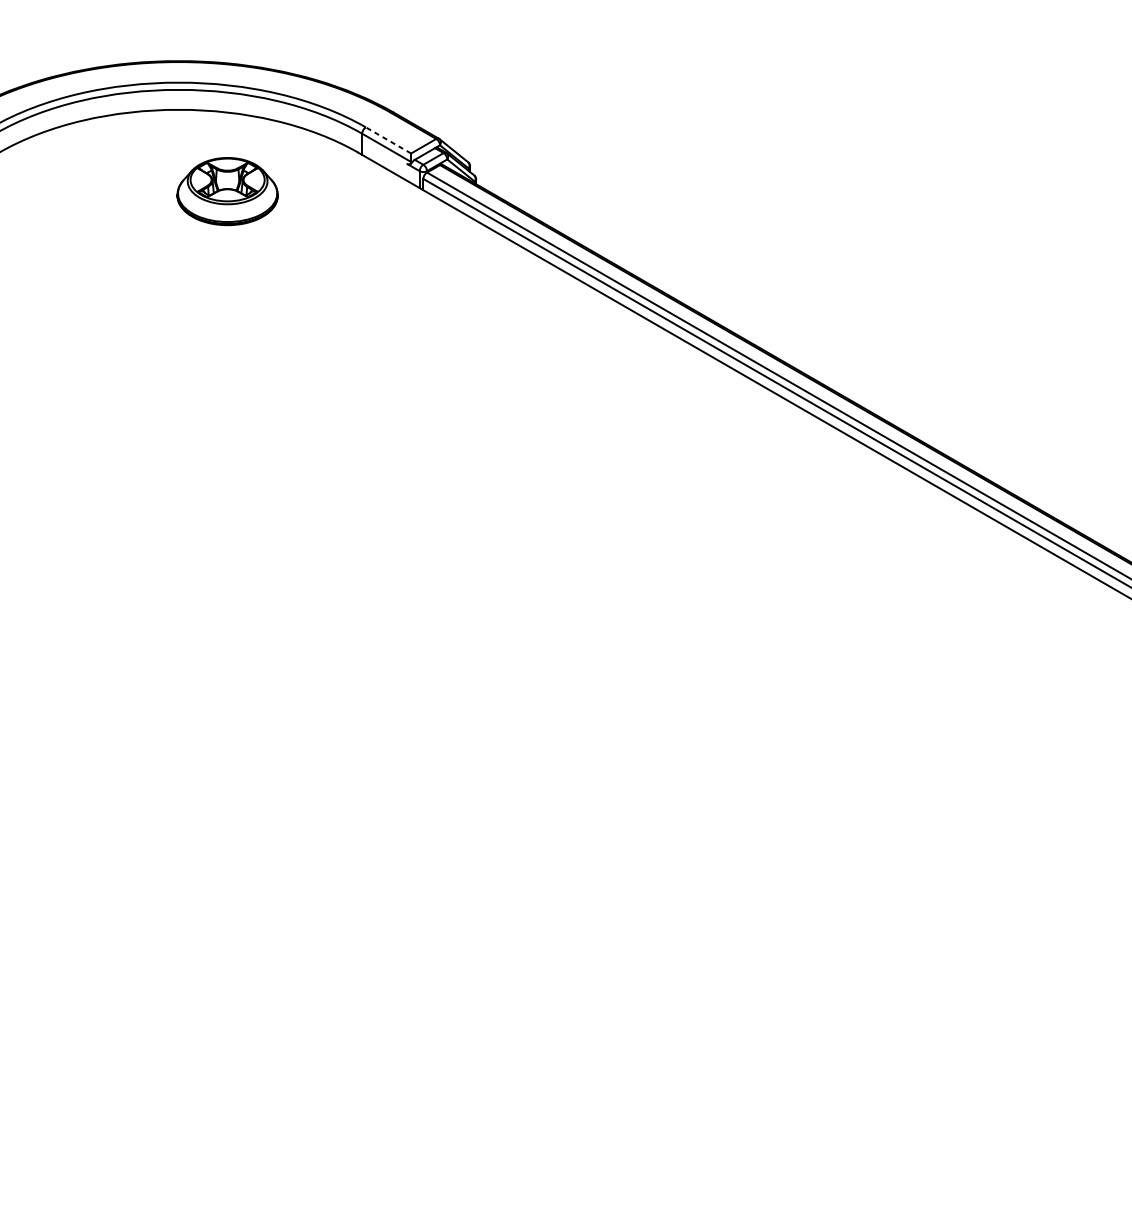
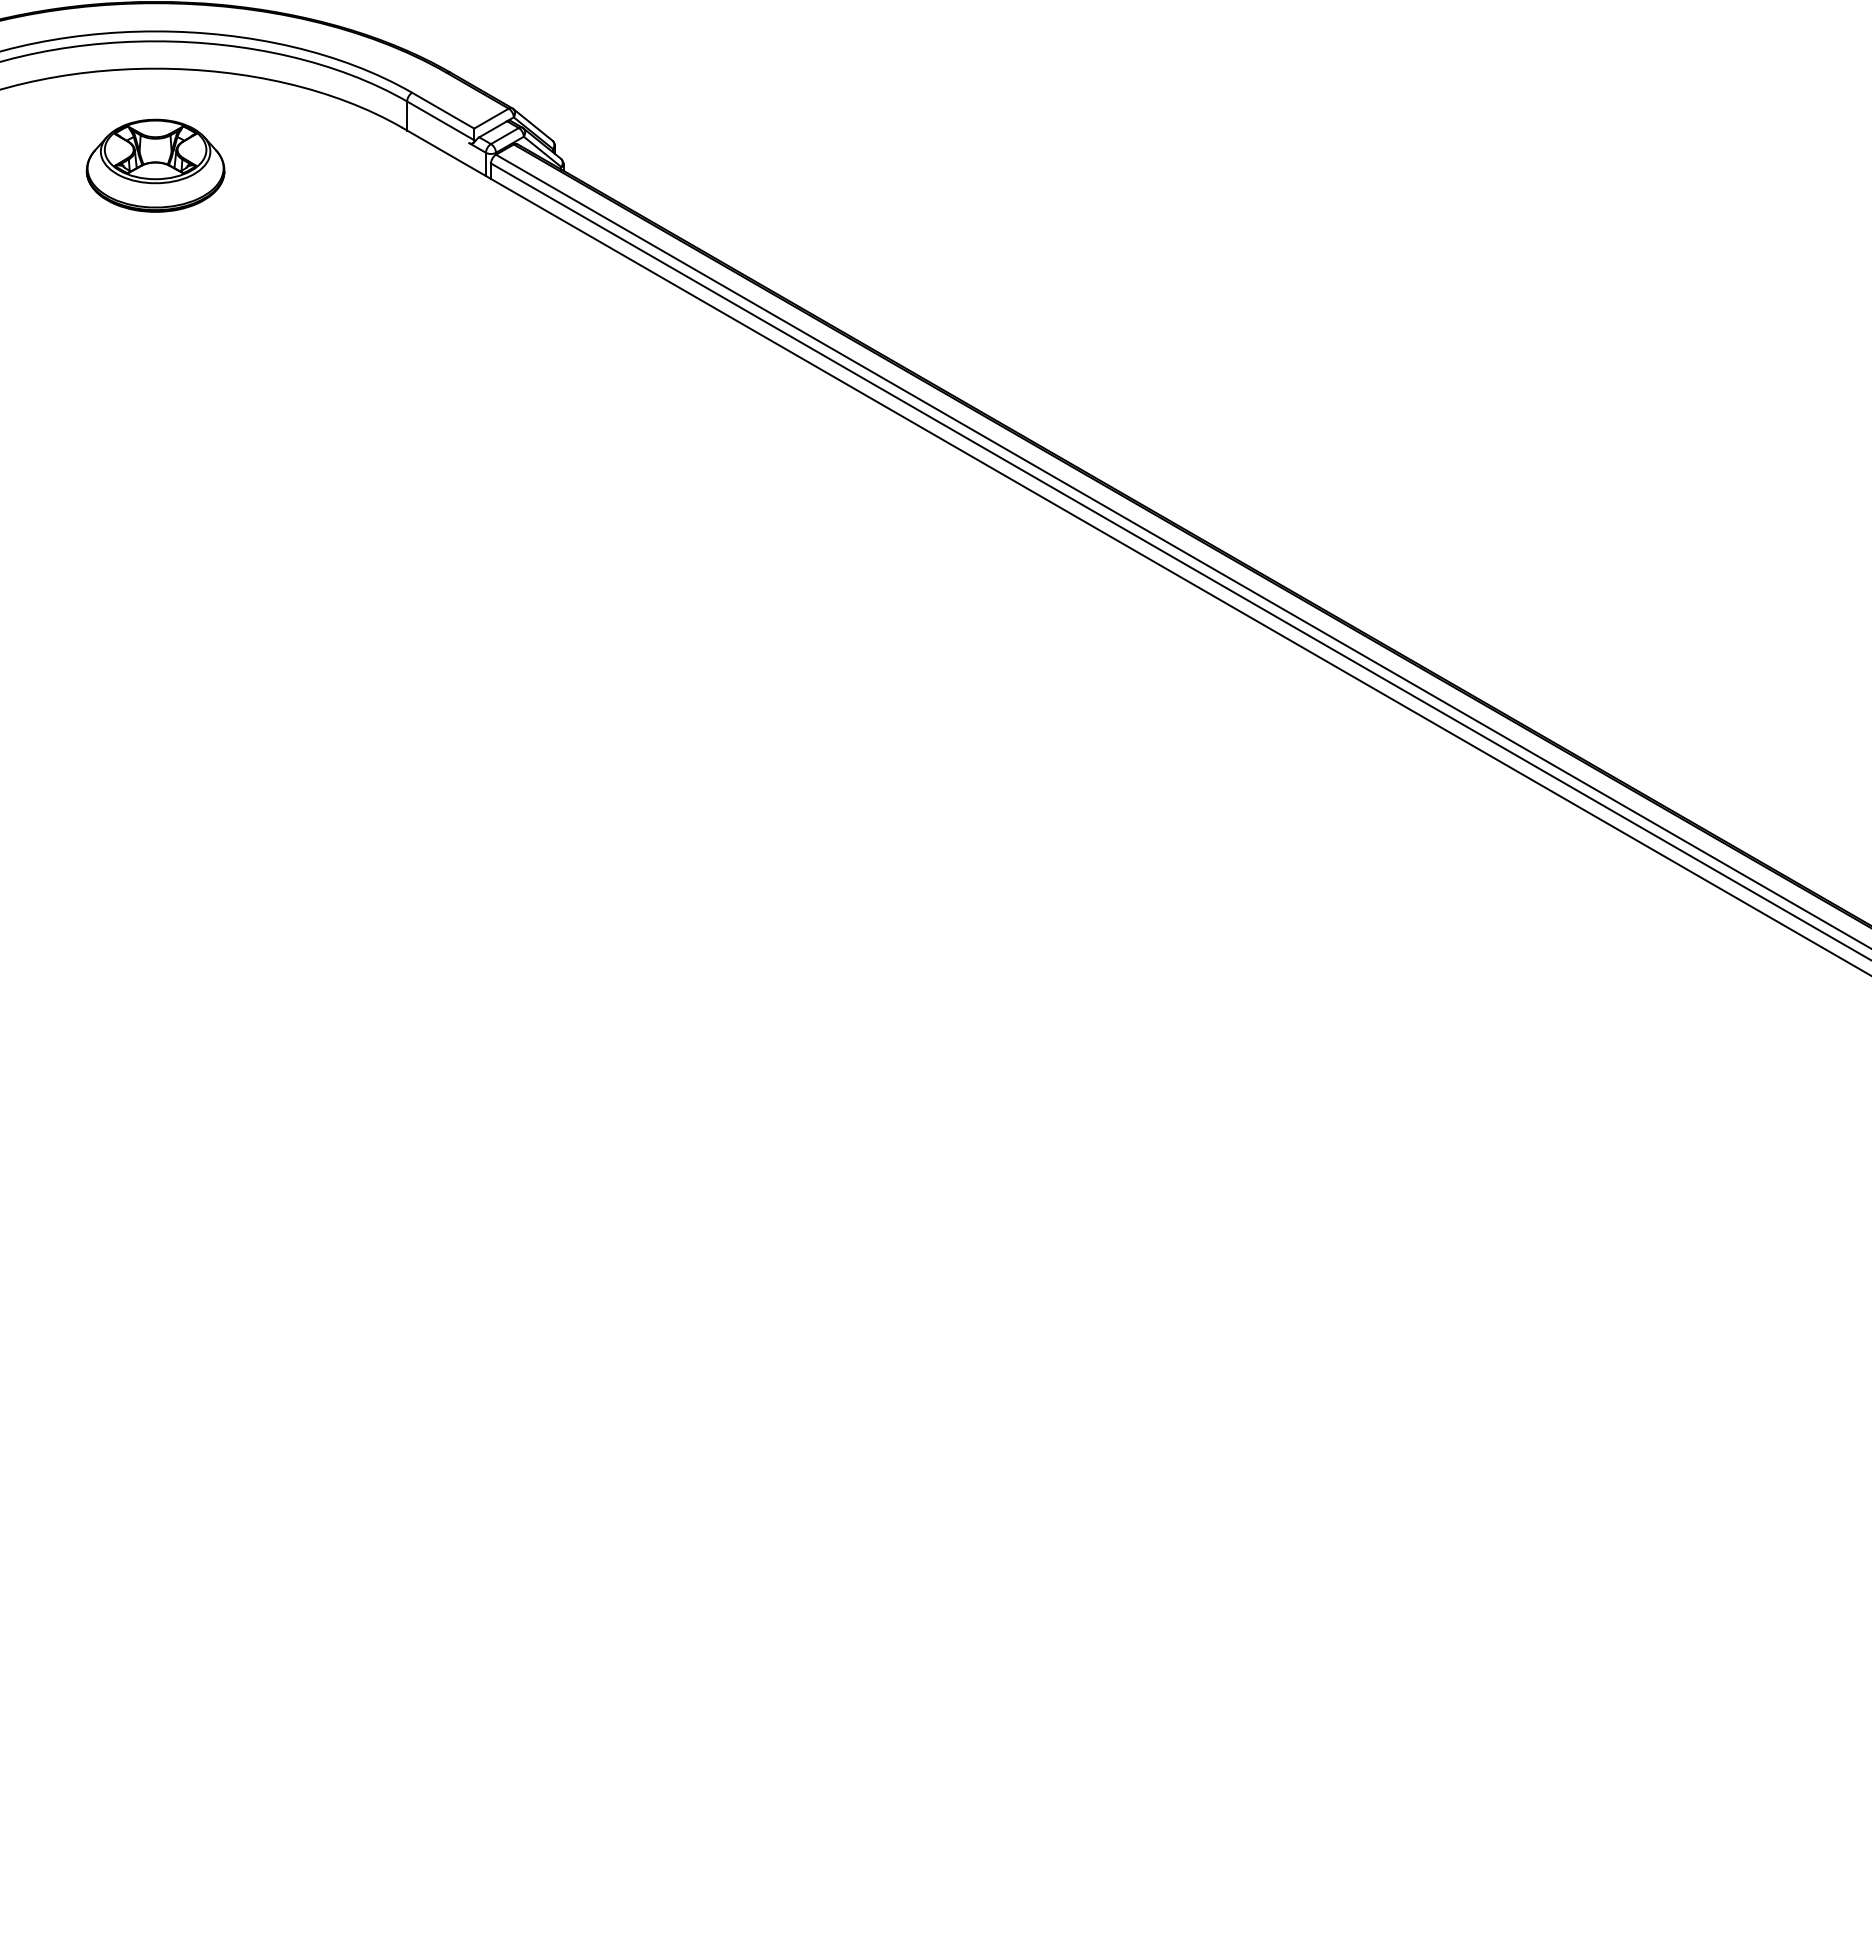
line: (388, 140) -> (443, 110), dashed -> solid
part: (227, 191) -> (155, 165), moved

